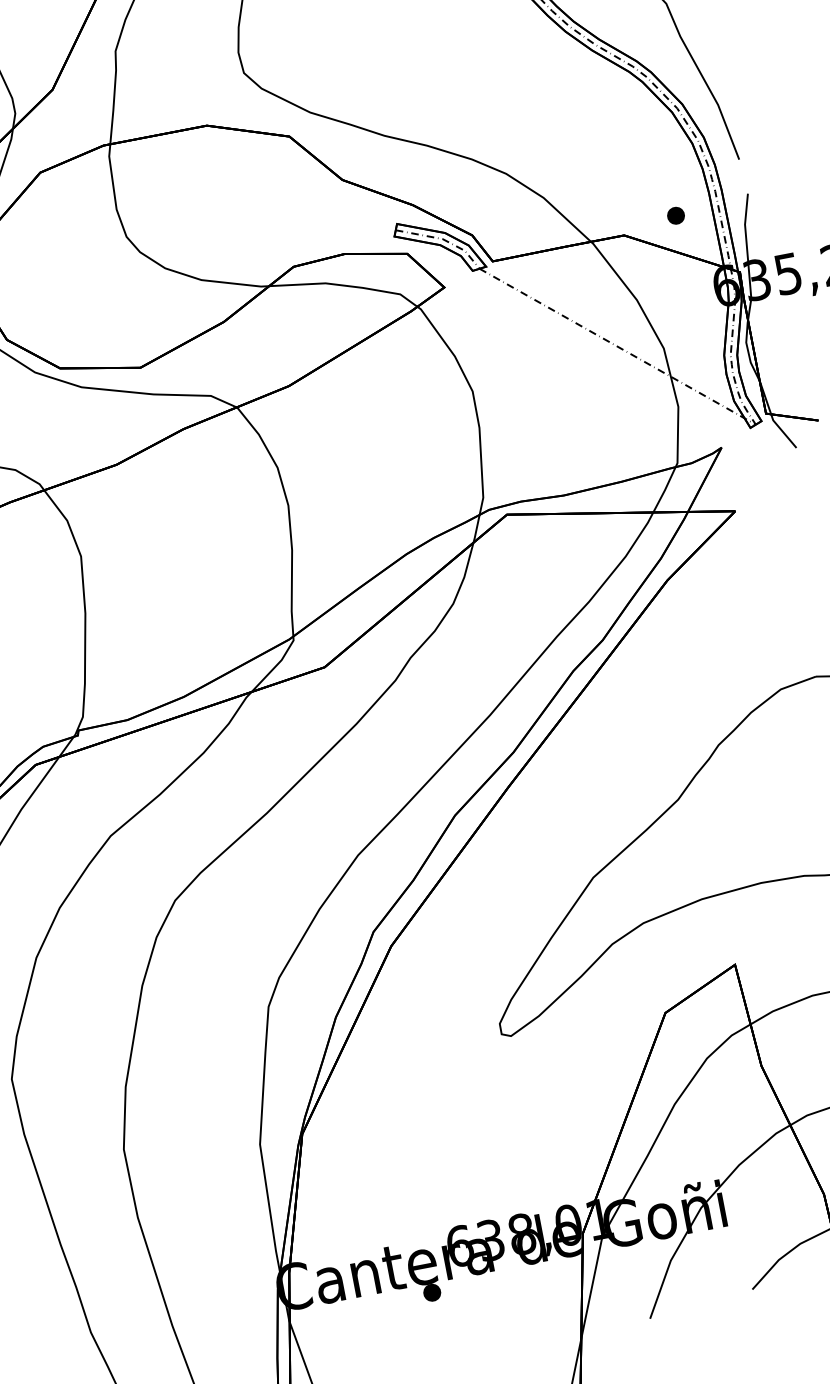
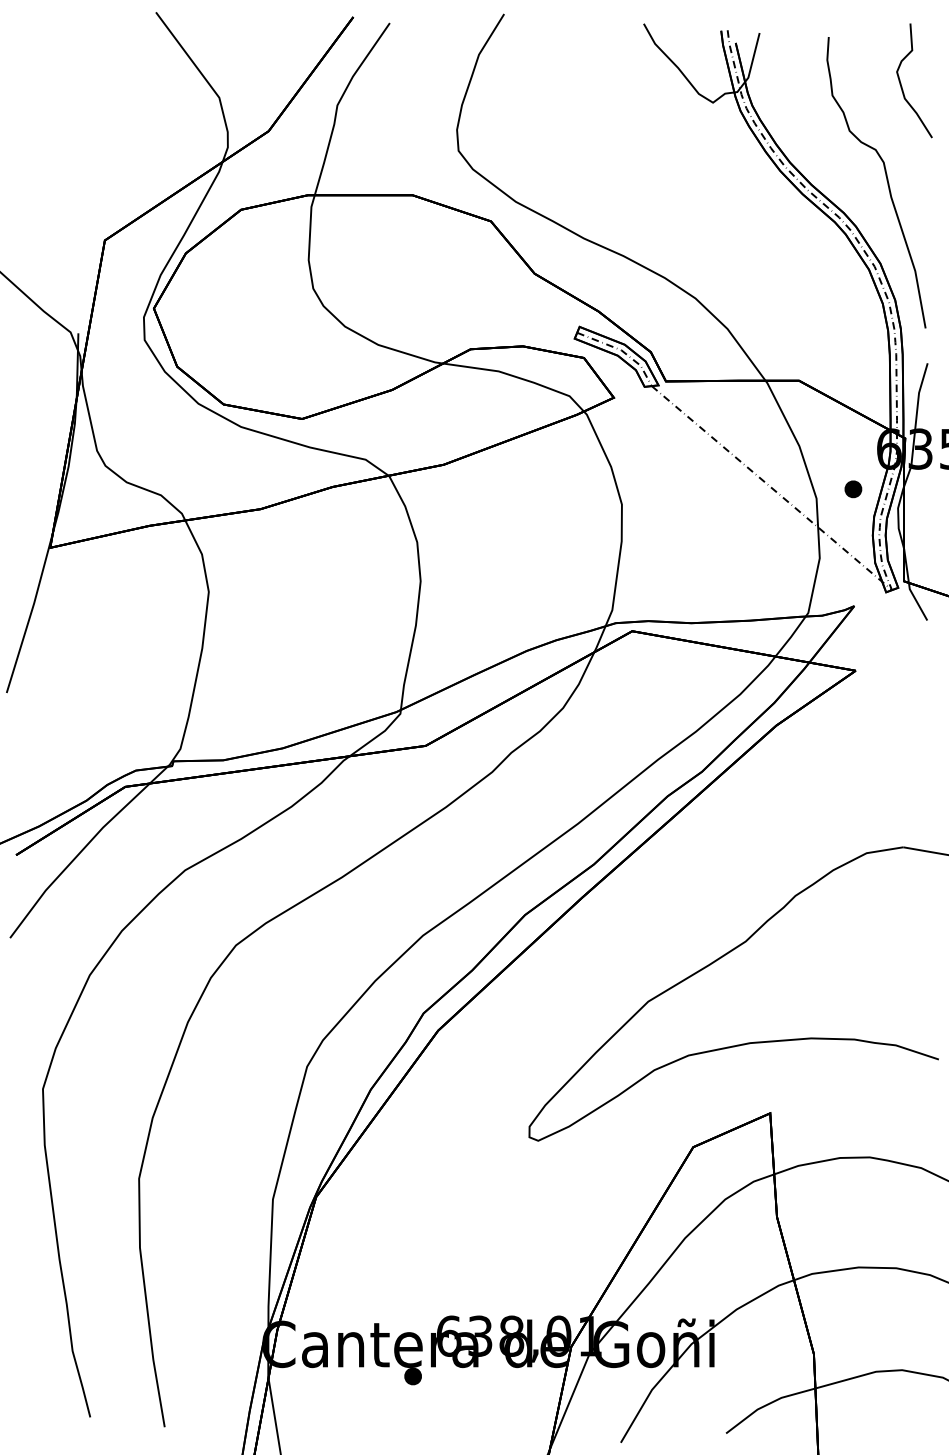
part: (676, 215) -> (853, 489), moved

